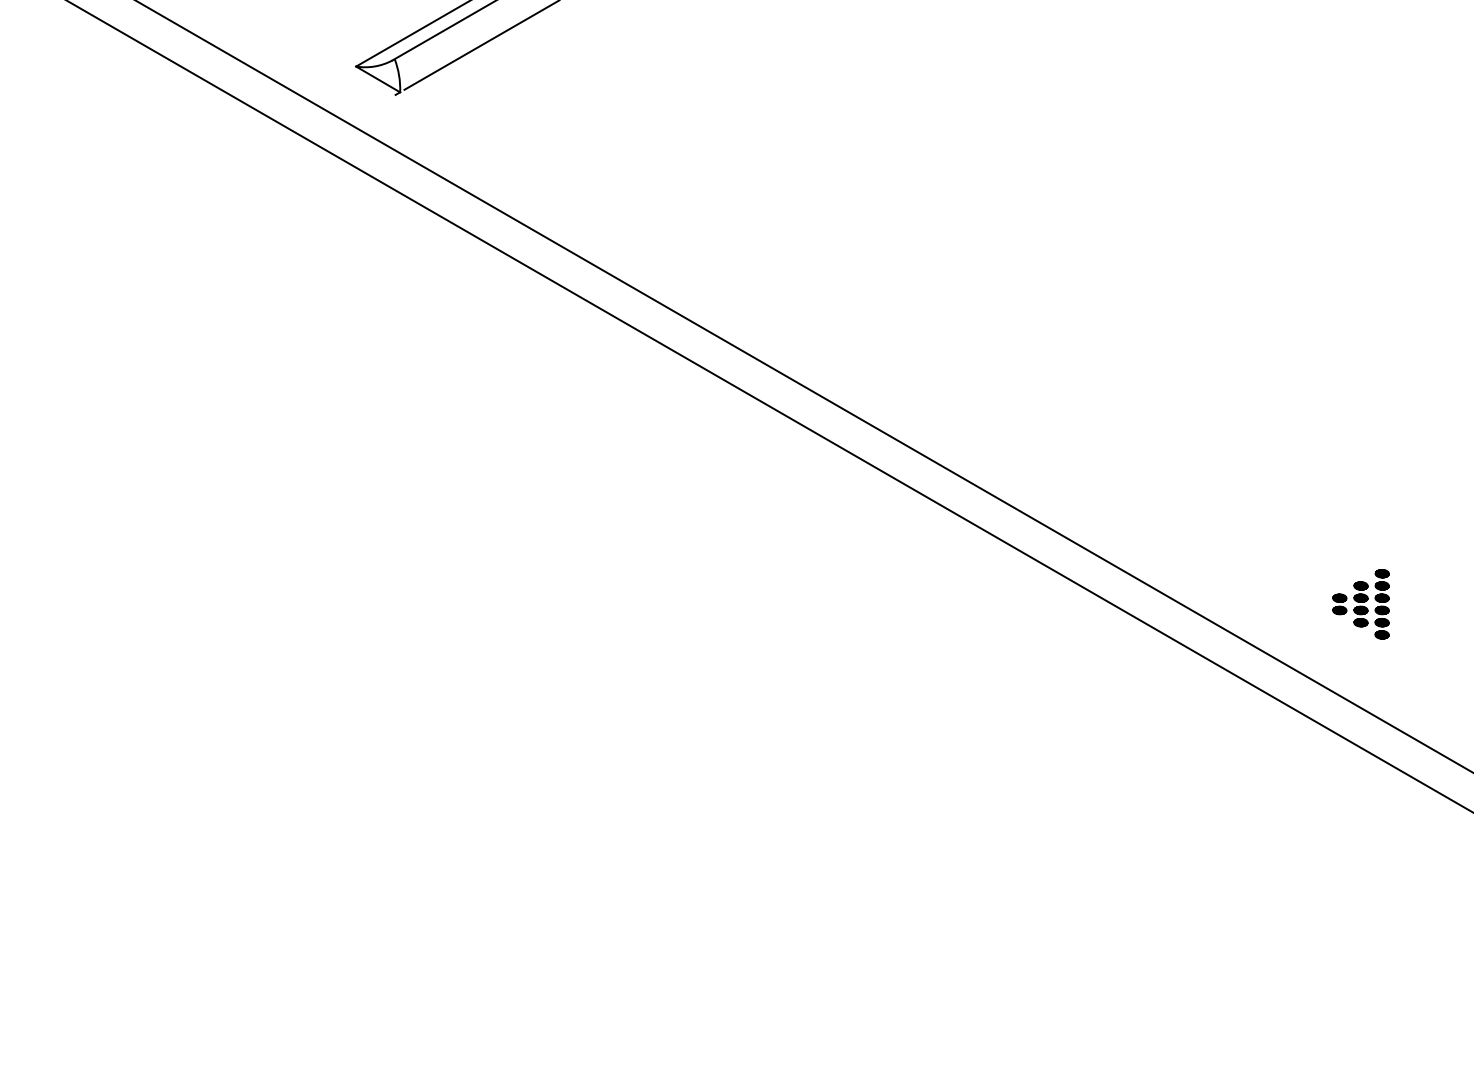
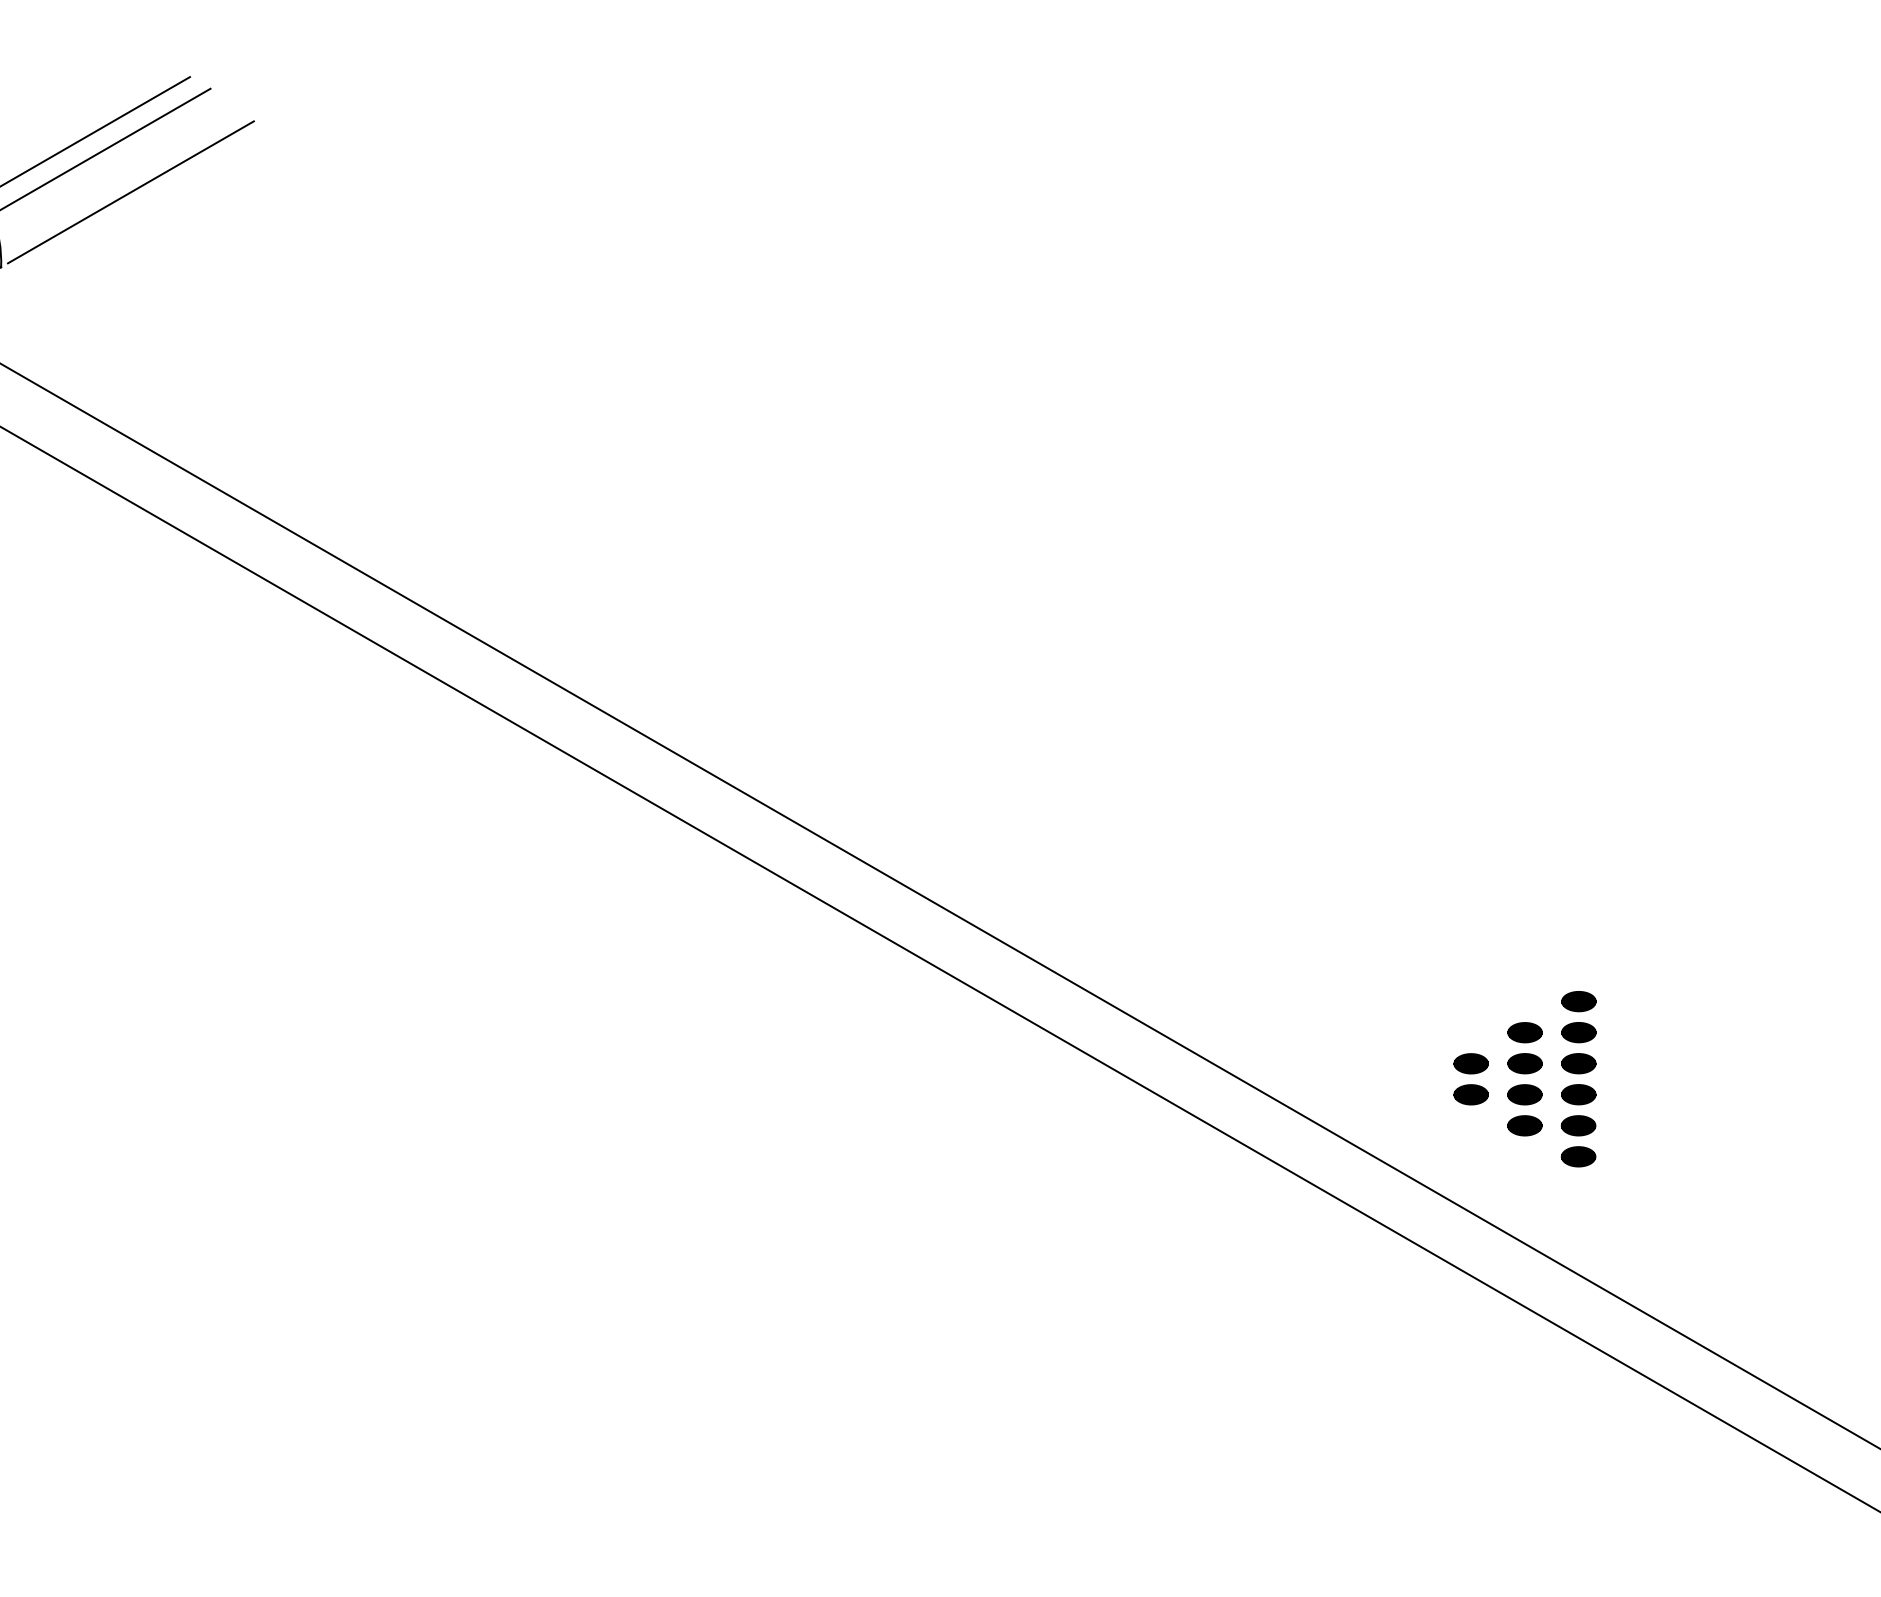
part: (1360, 604) -> (1524, 1079), size x1.6

